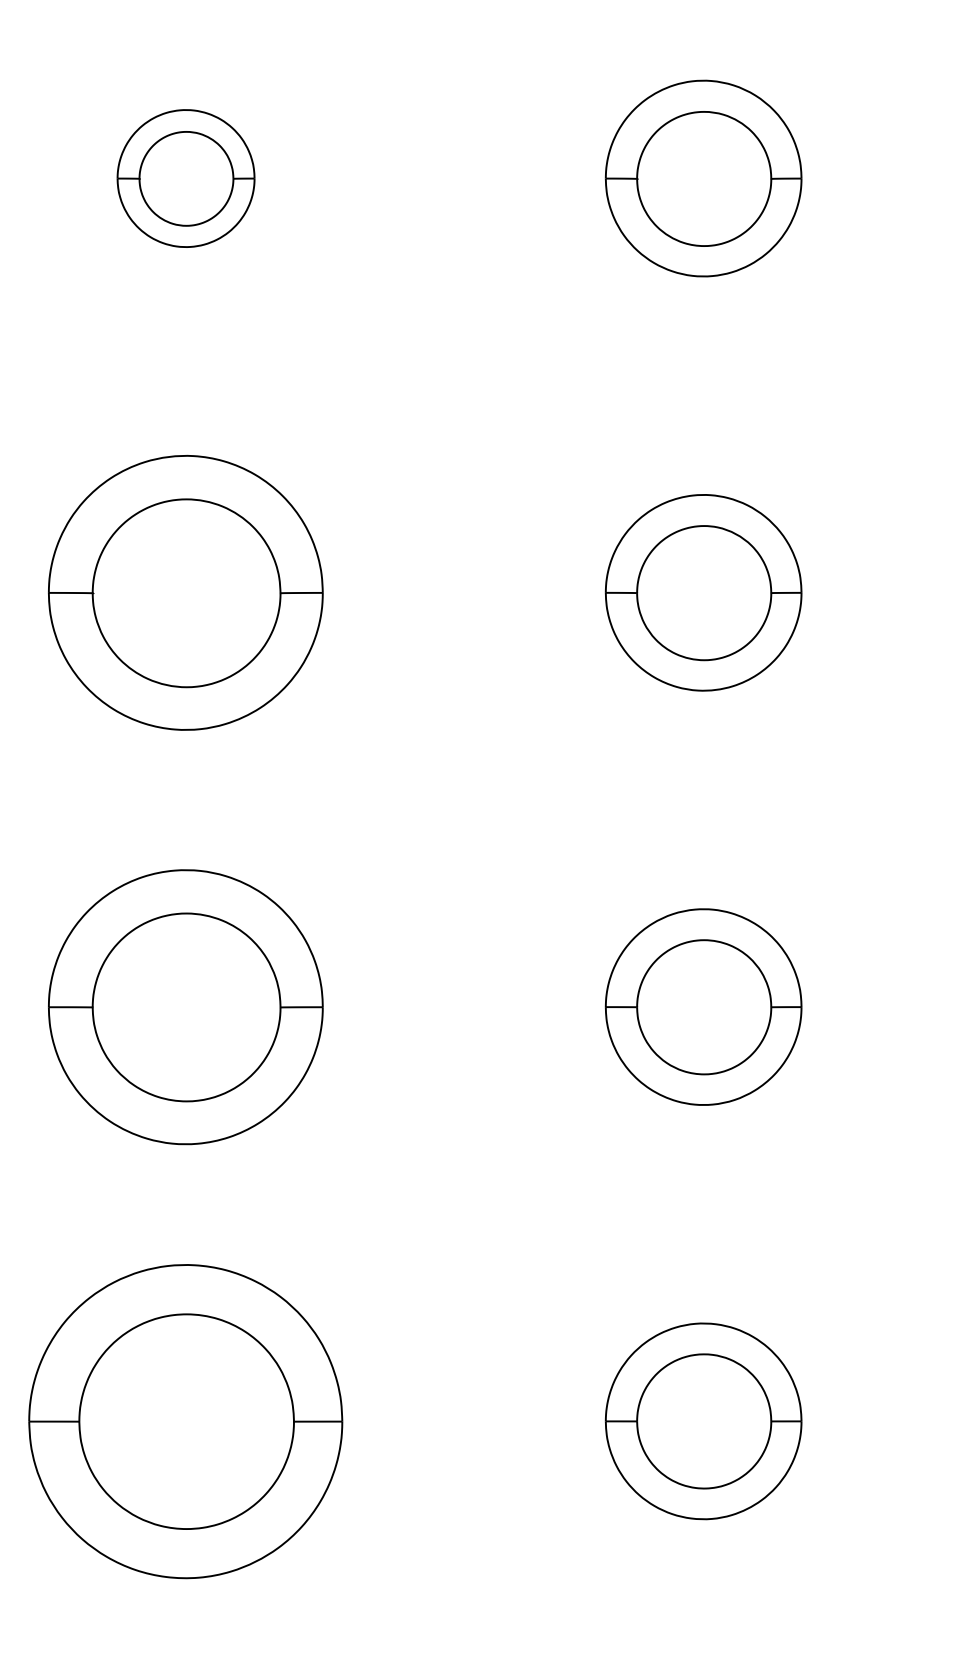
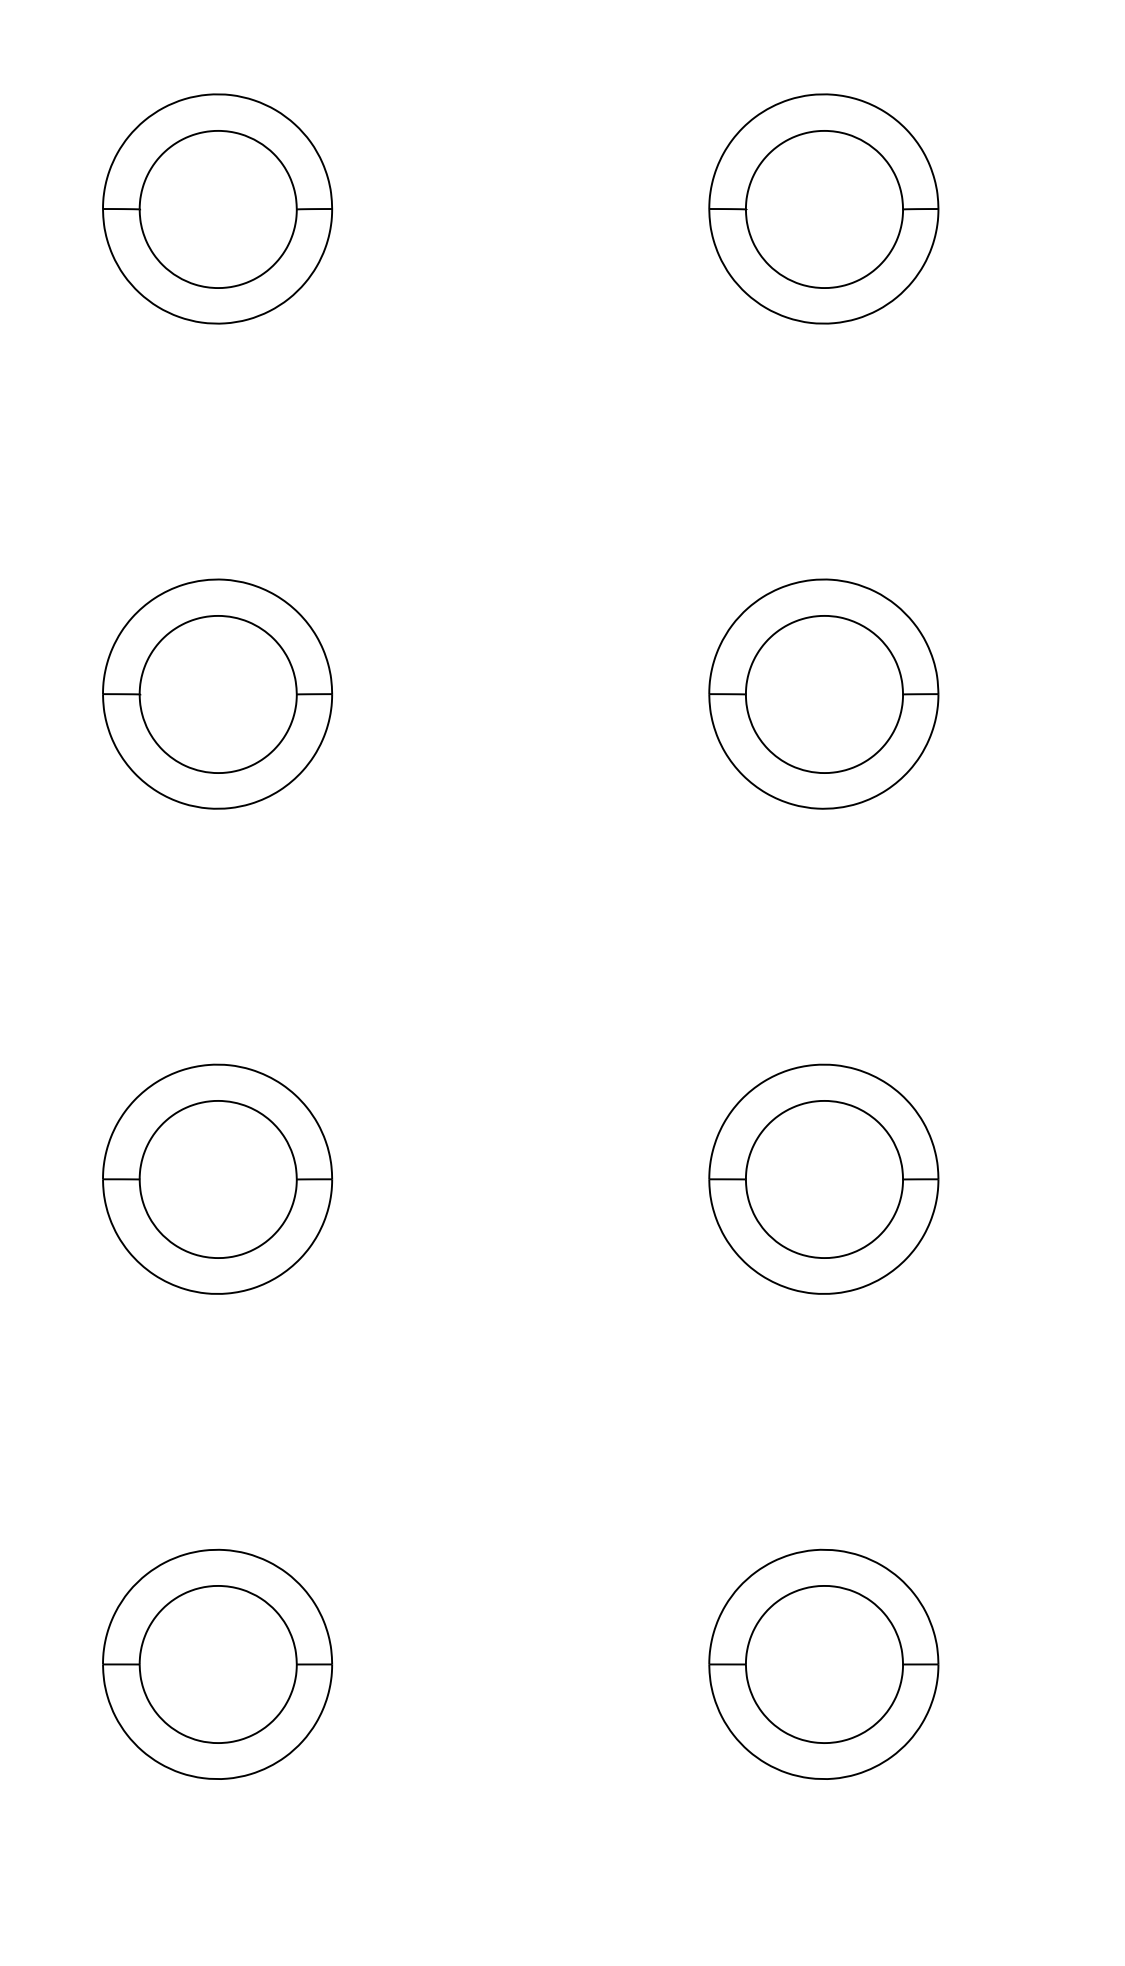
part: (185, 178) -> (217, 208), size x1.43
part: (185, 592) -> (217, 693), size x0.71
part: (185, 1006) -> (217, 1178), size x0.71
part: (185, 1420) -> (217, 1663), size x0.62

